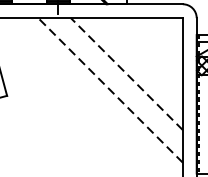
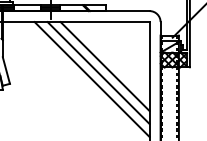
line: (127, 74) -> (105, 66), dashed -> solid
line: (118, 82) -> (98, 73), added
line: (109, 90) -> (91, 79), dashed -> solid

